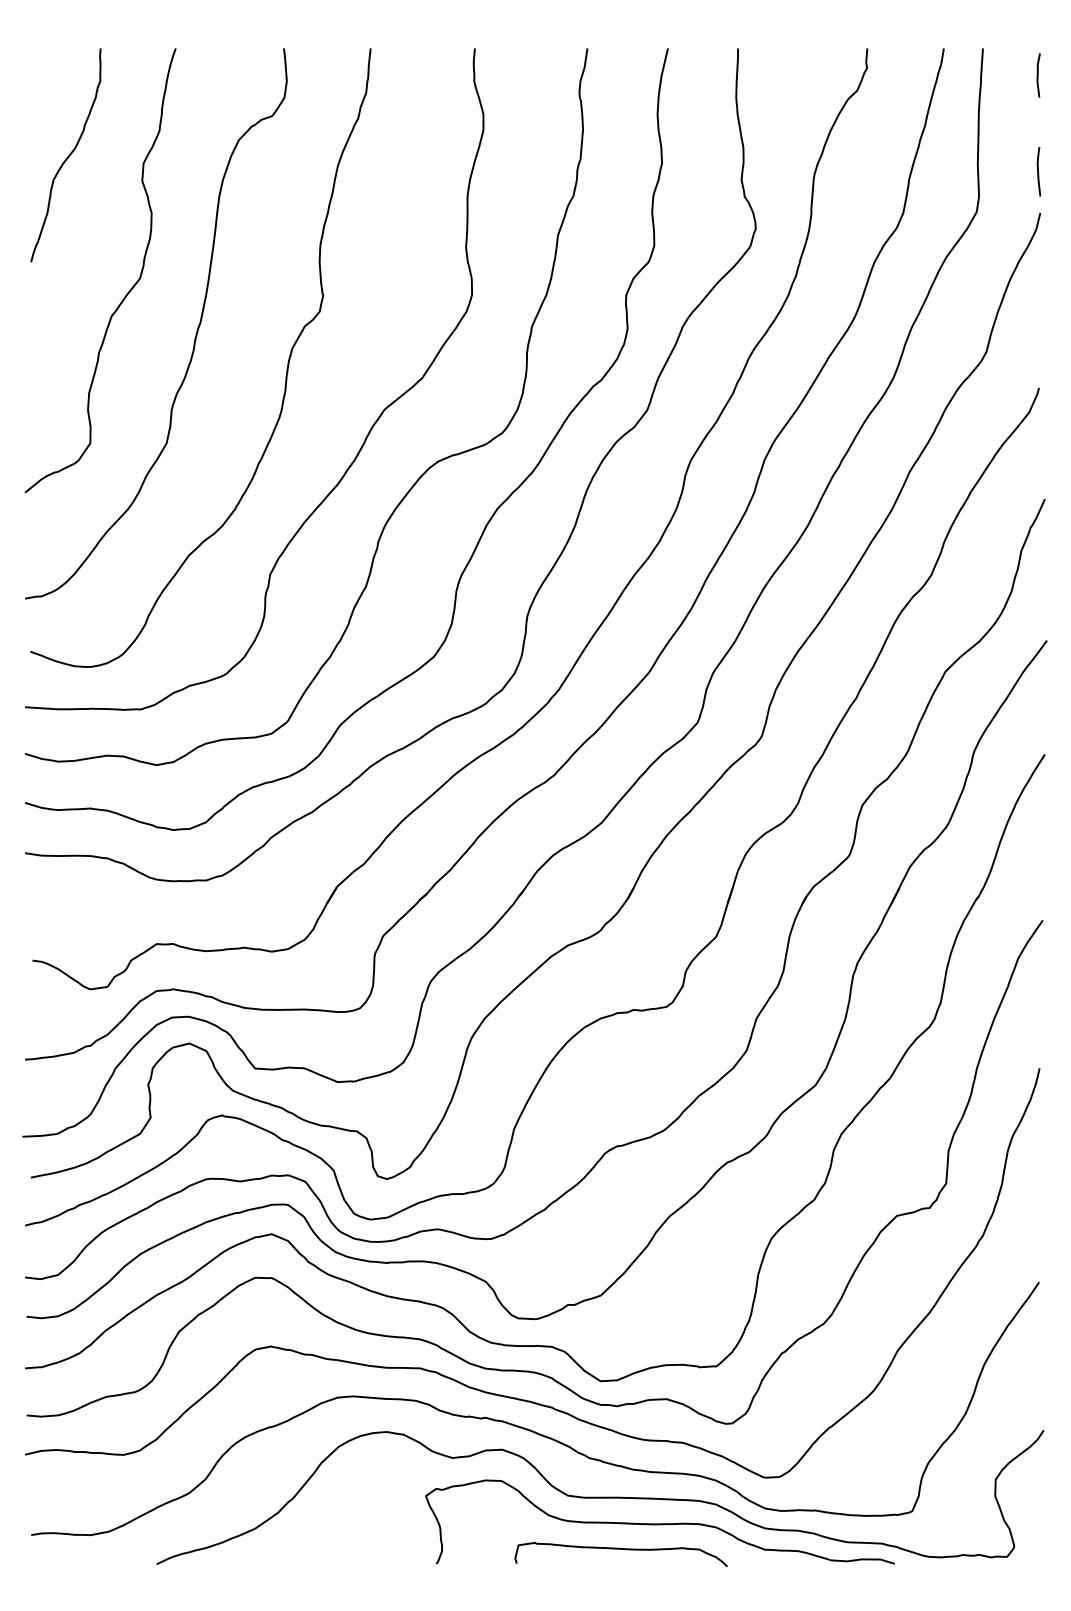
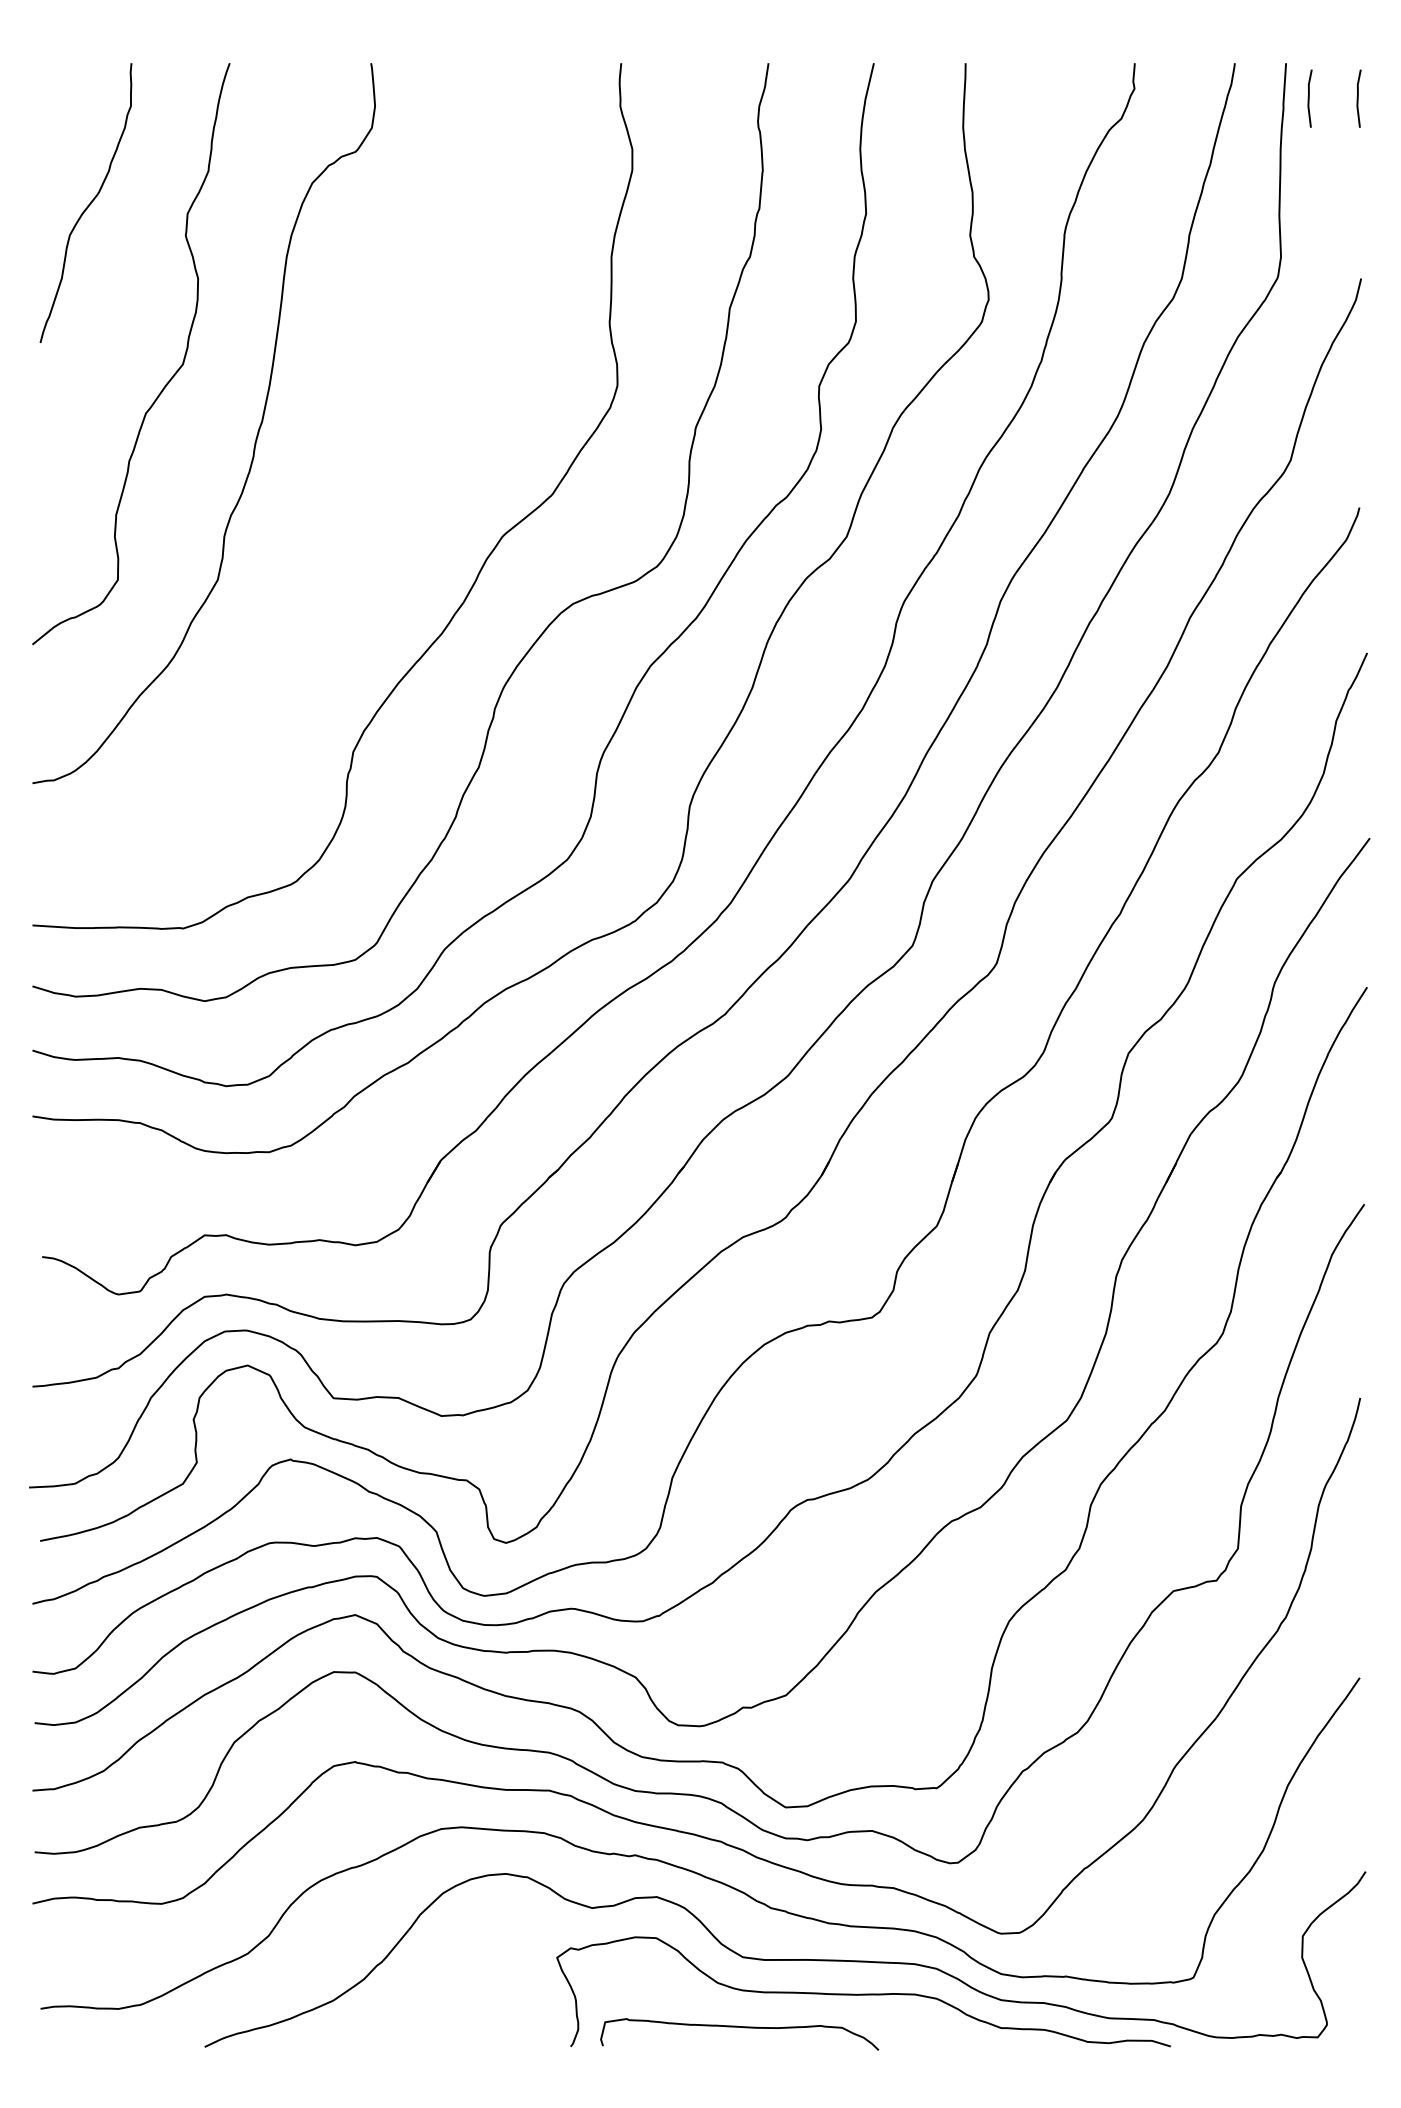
line: (1000, 75) -> (1309, 98), added
line: (1039, 171) -> (1359, 224), removed
curve: (286, 371) -> (374, 485), removed
curve: (621, 1549) -> (739, 2027), moved

